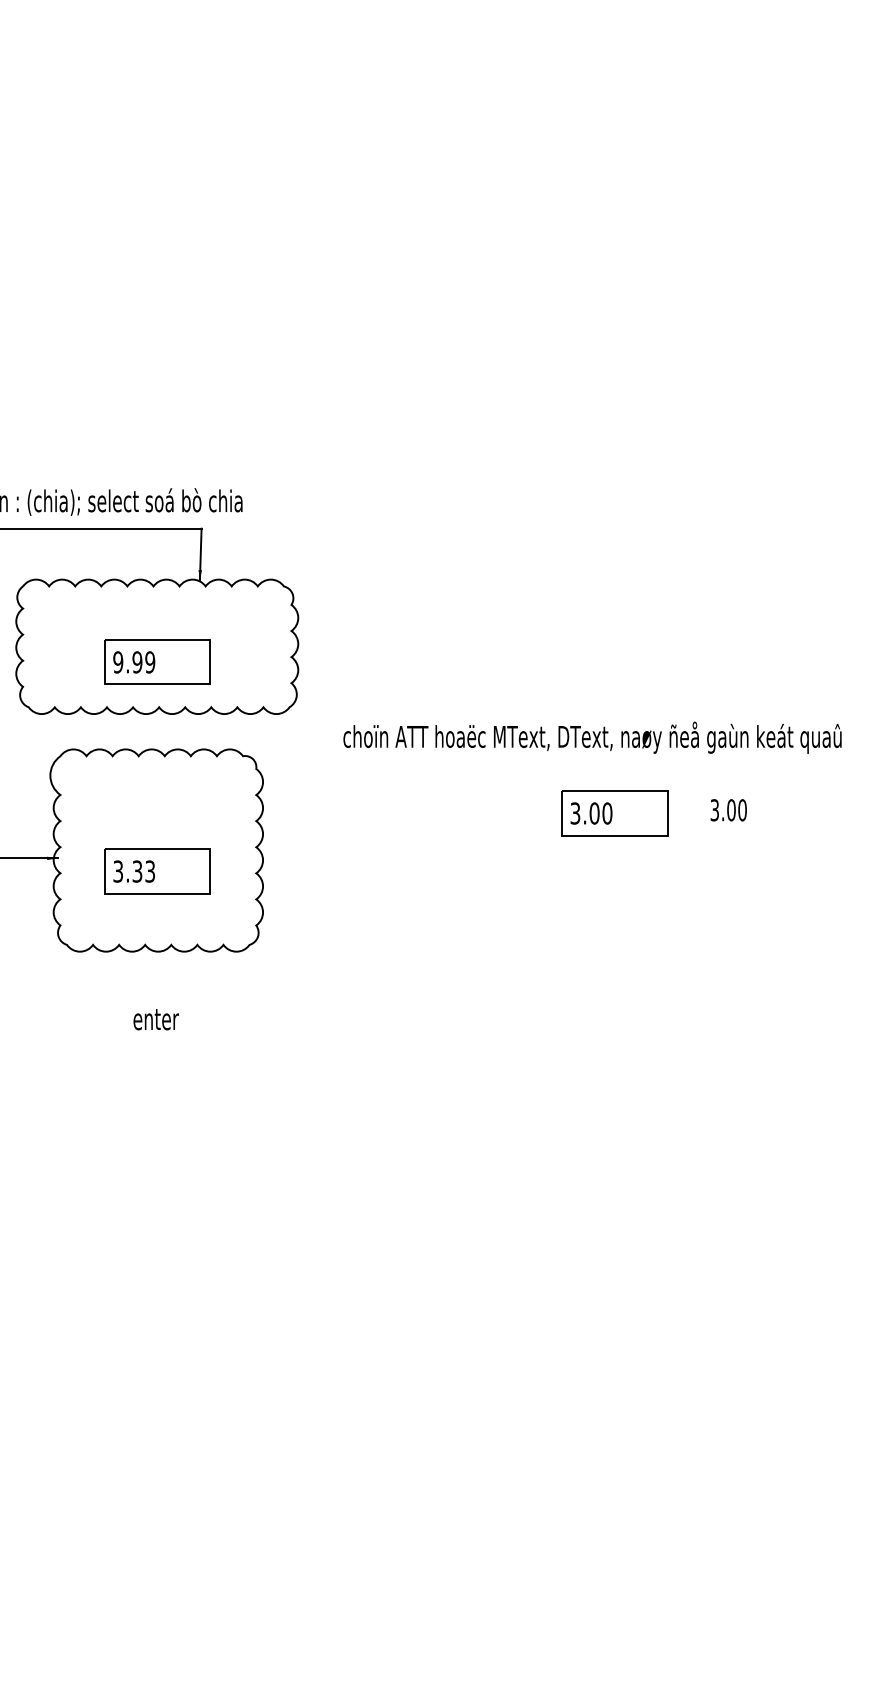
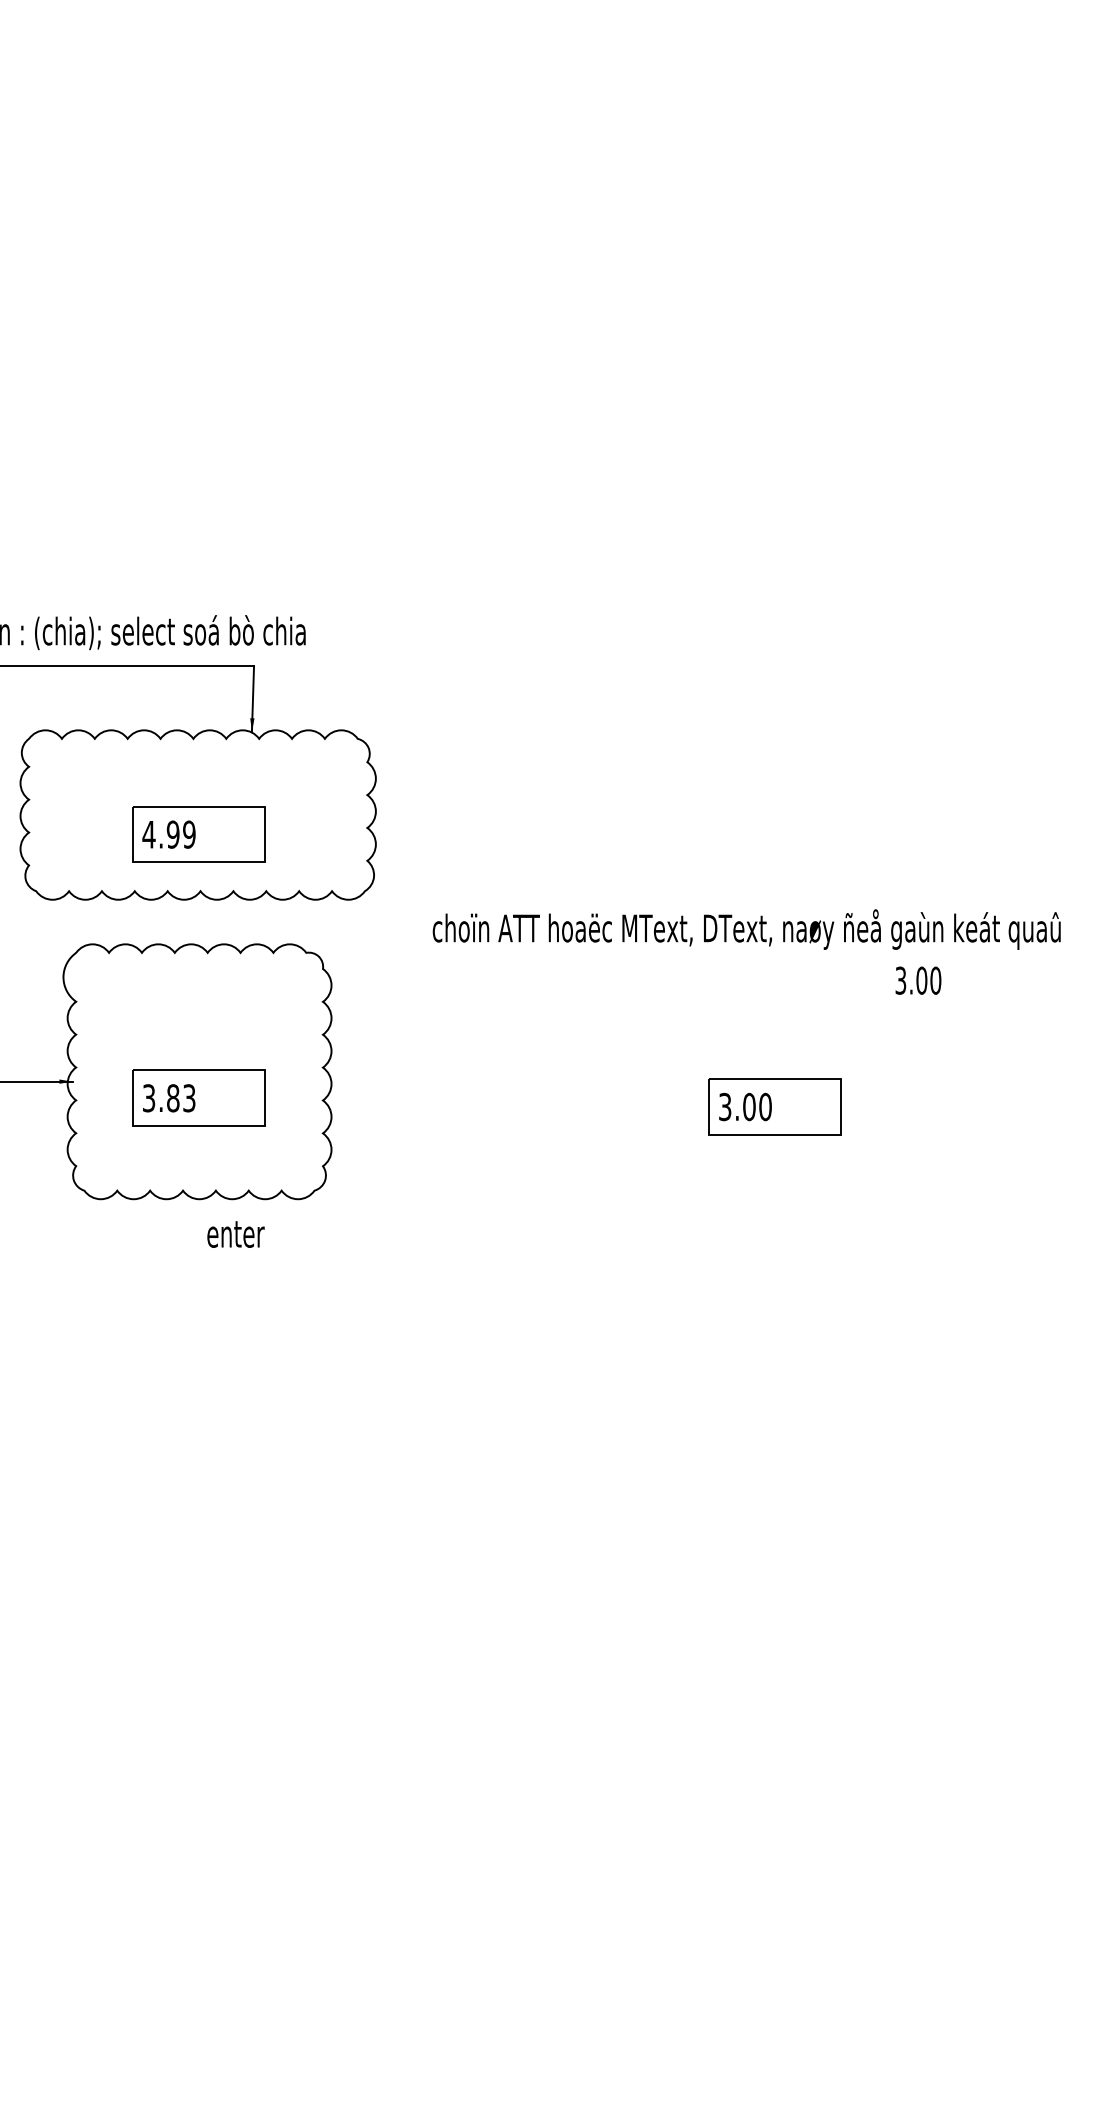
text: (118, 662) -> (149, 834), 9.99 -> 4.99
text: (728, 810) -> (918, 980), moved
part: (614, 813) -> (774, 1107), moved
text: (137, 871) -> (173, 1098), 3.33 -> 3.83
text: (155, 1019) -> (235, 1234), moved

